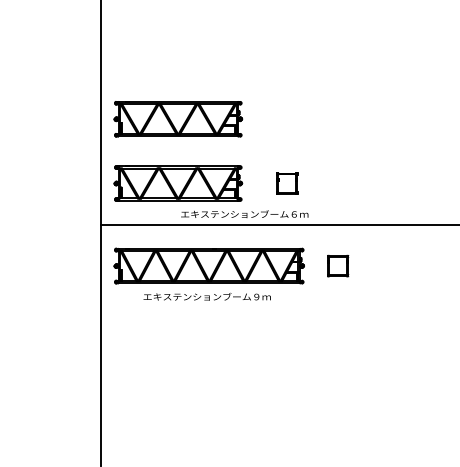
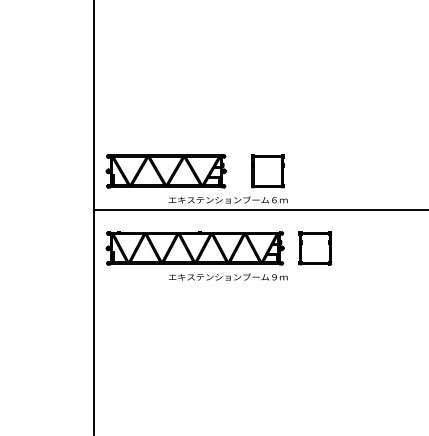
part: (177, 119) -> (165, 111), removed
part: (286, 183) -> (267, 171), size x1.67
part: (338, 266) -> (315, 248), size x1.67
text: (206, 296) -> (227, 276), moved

